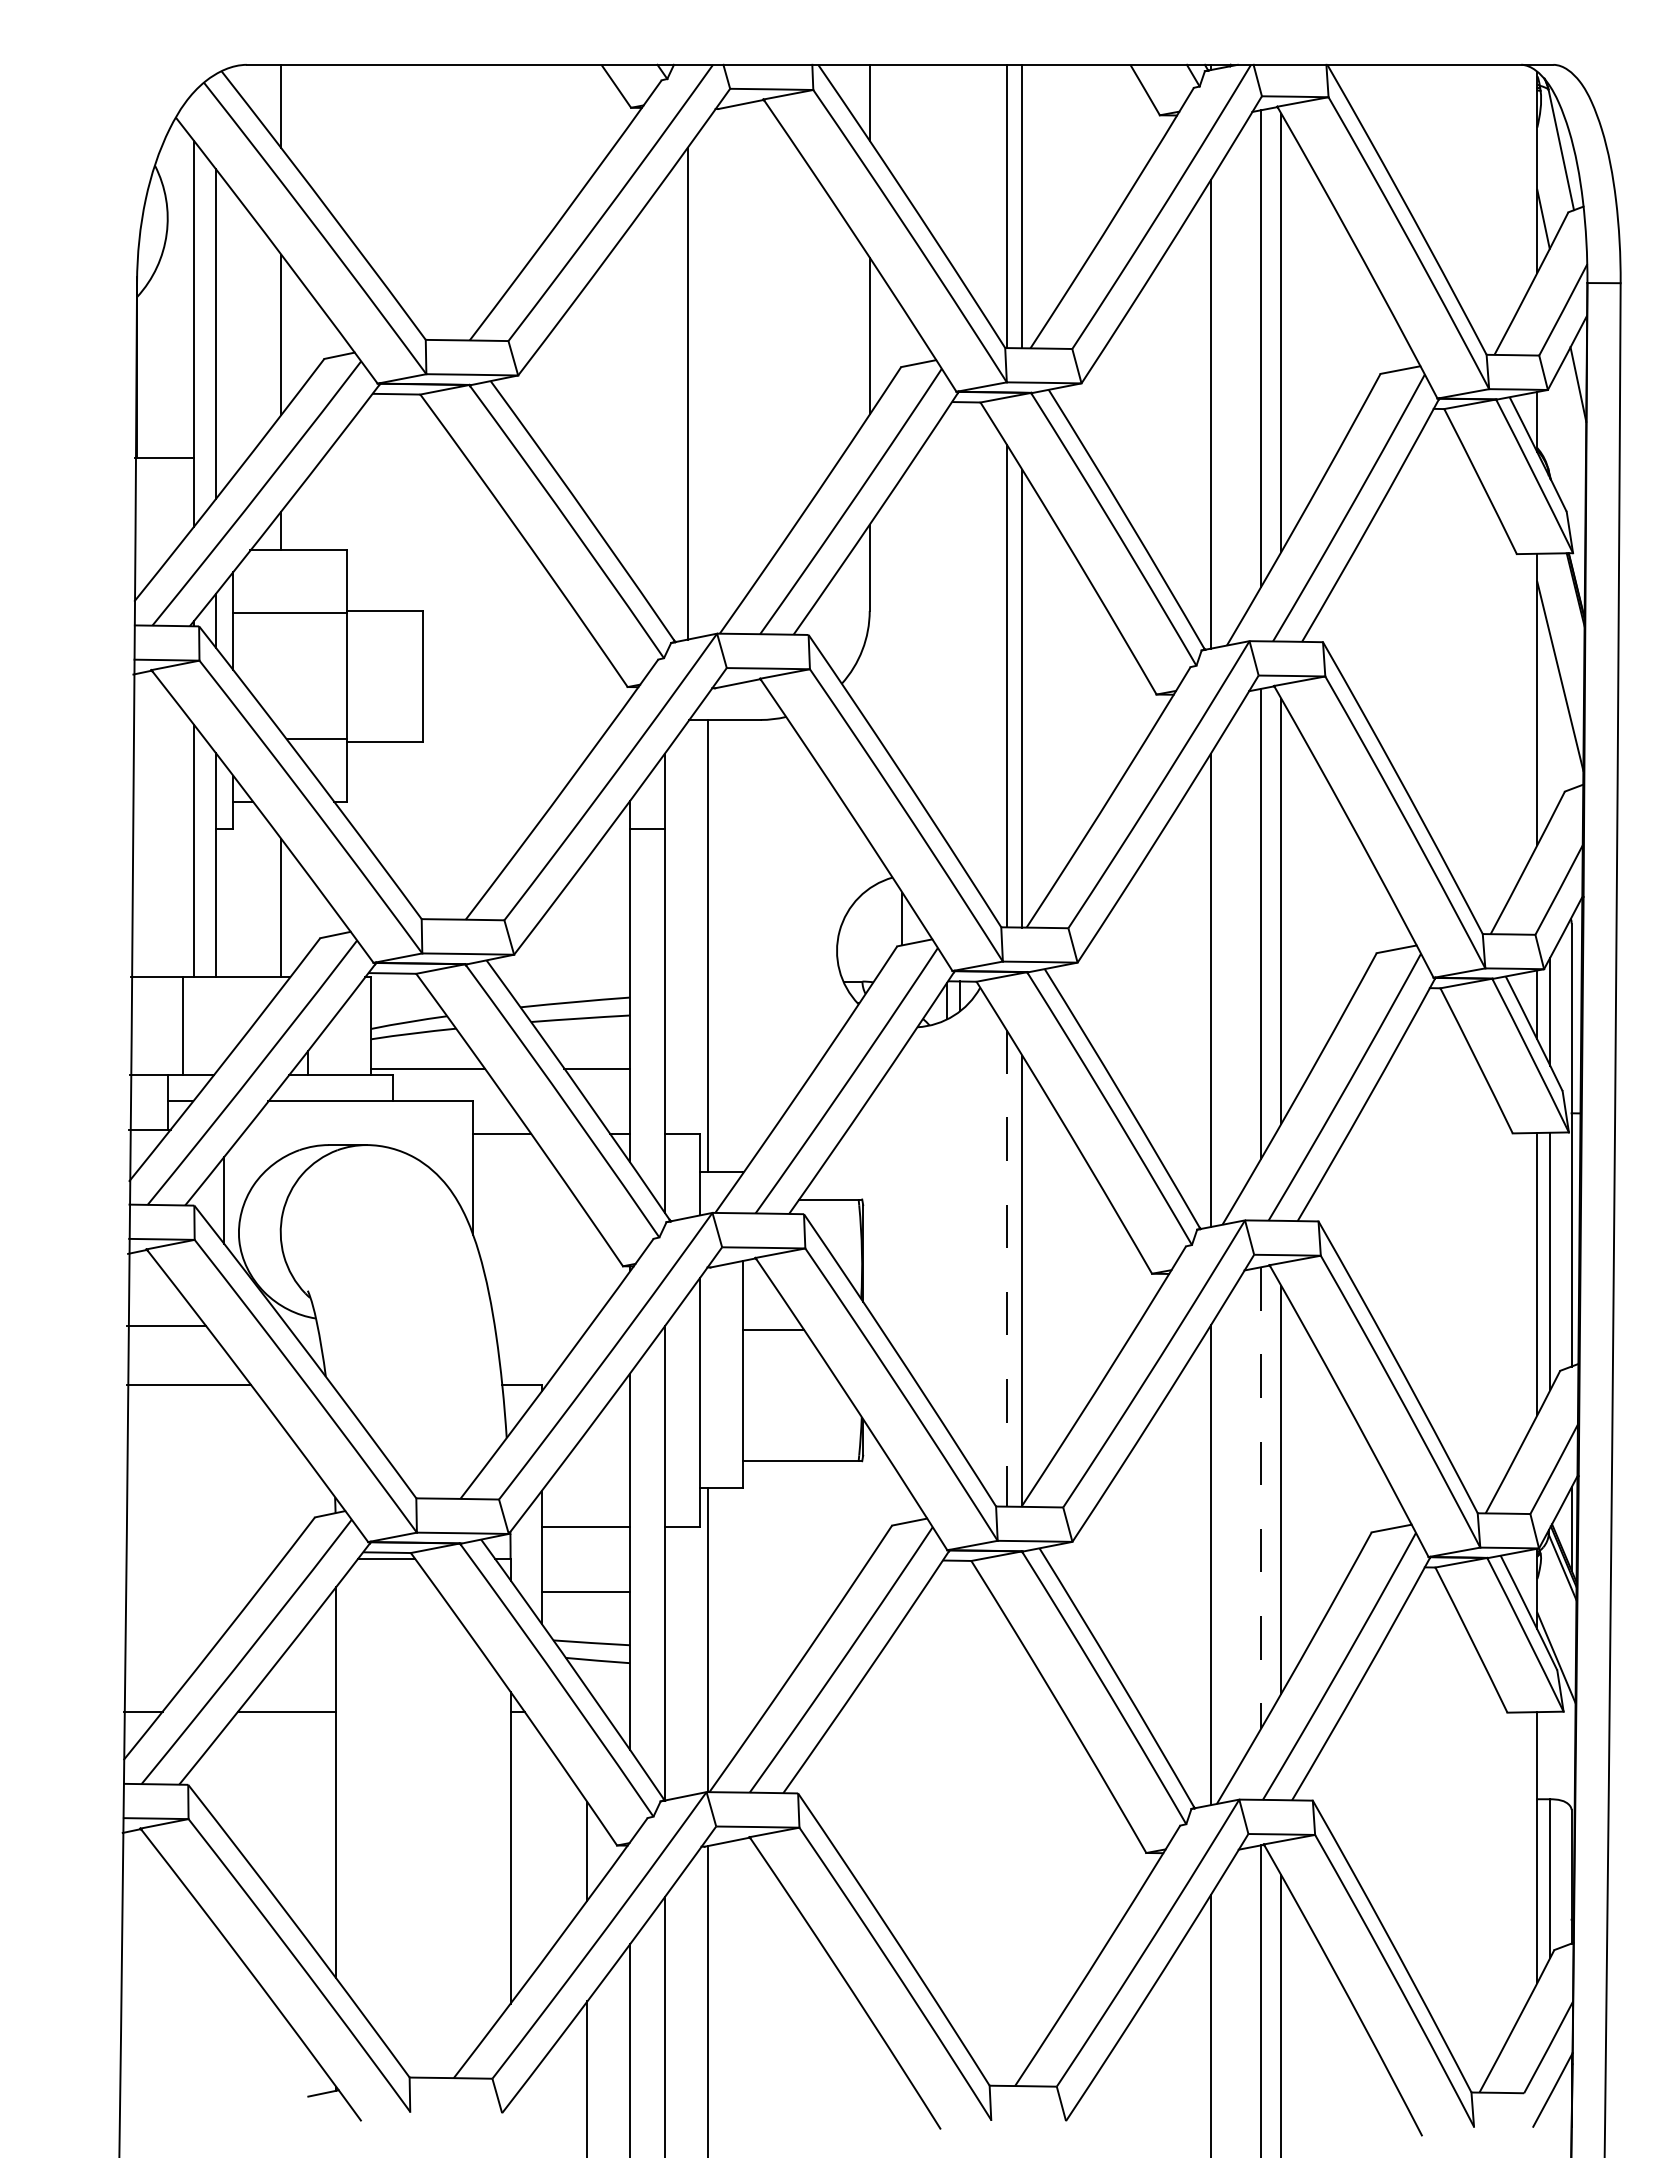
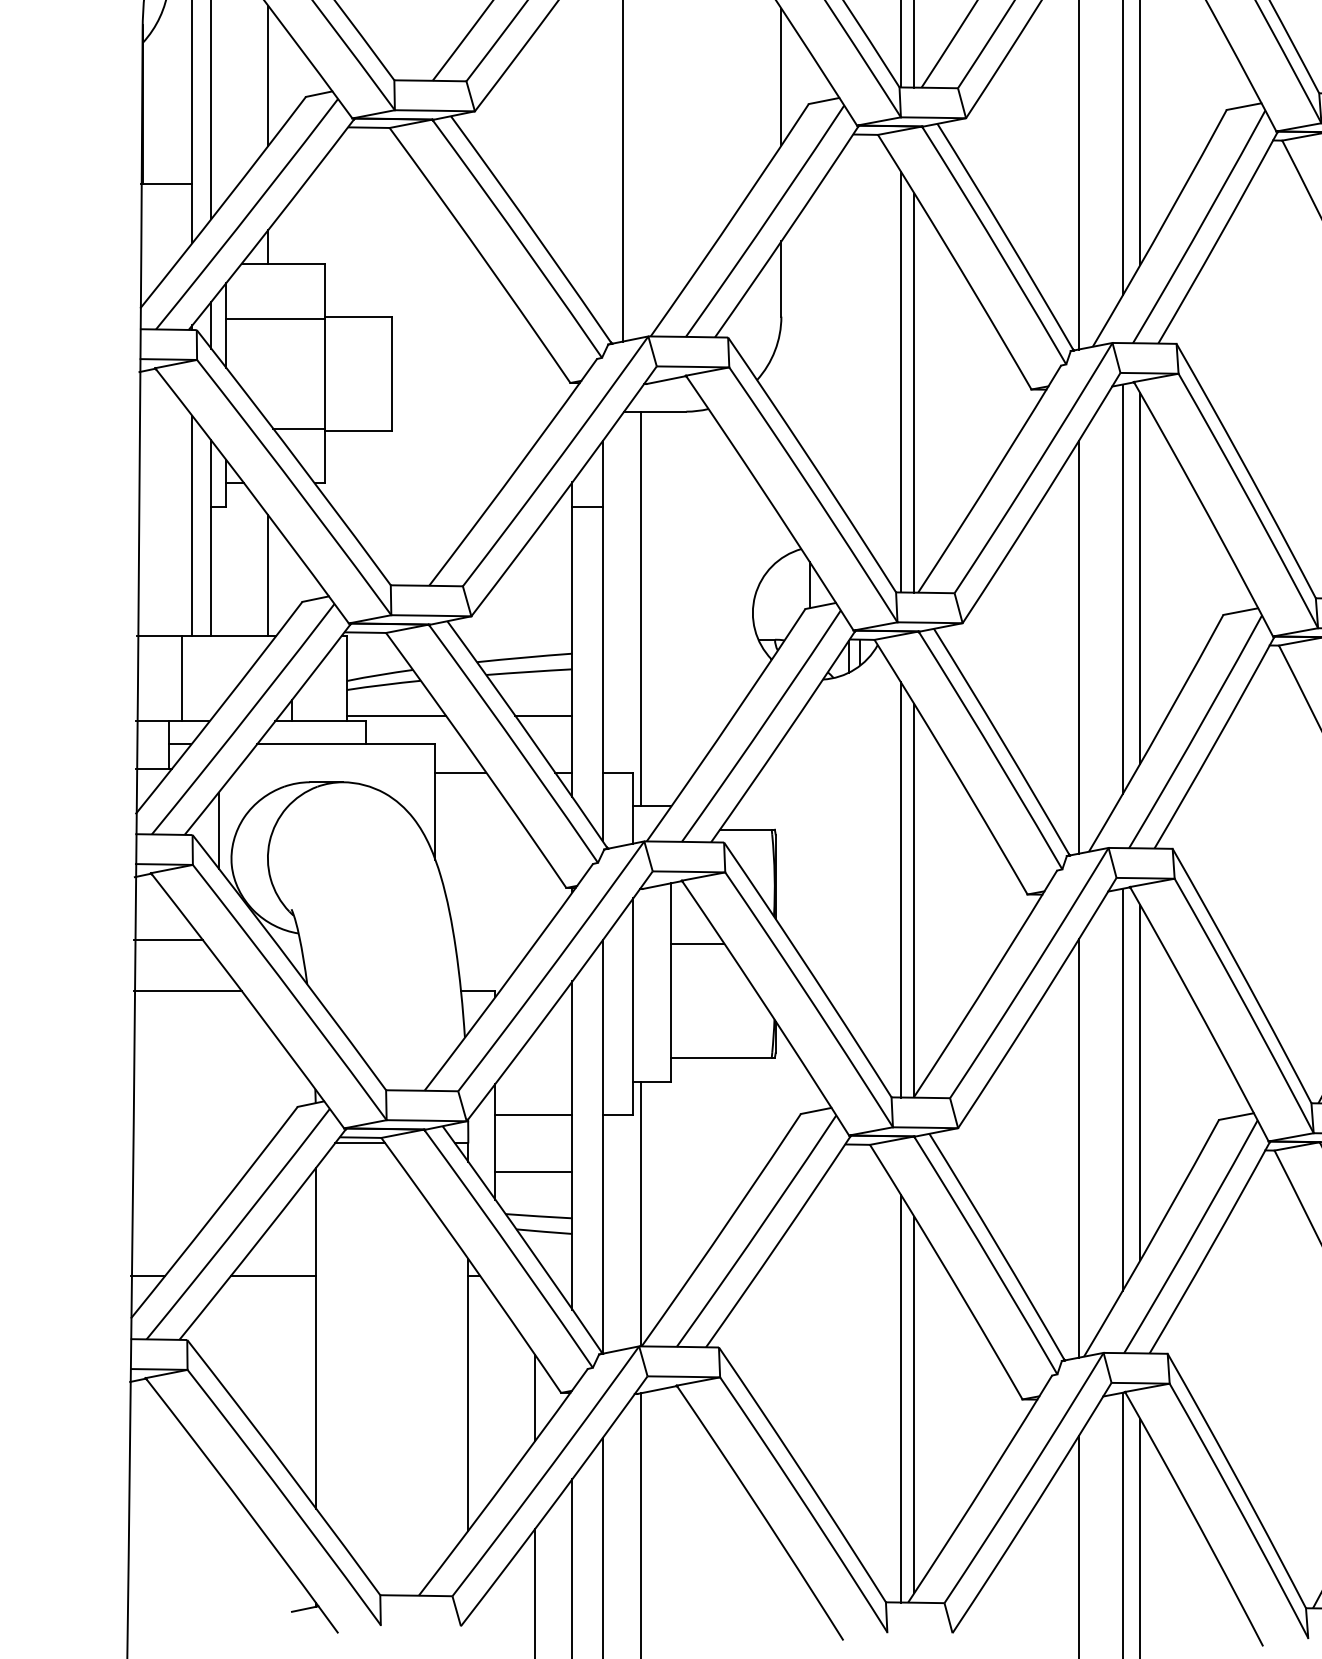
line: (1006, 1268) -> (900, 889), dashed -> solid
line: (1261, 1497) -> (1122, 1089), dashed -> solid
line: (1006, 1851) -> (900, 1398), added
line: (1022, 1858) -> (914, 1404), added

